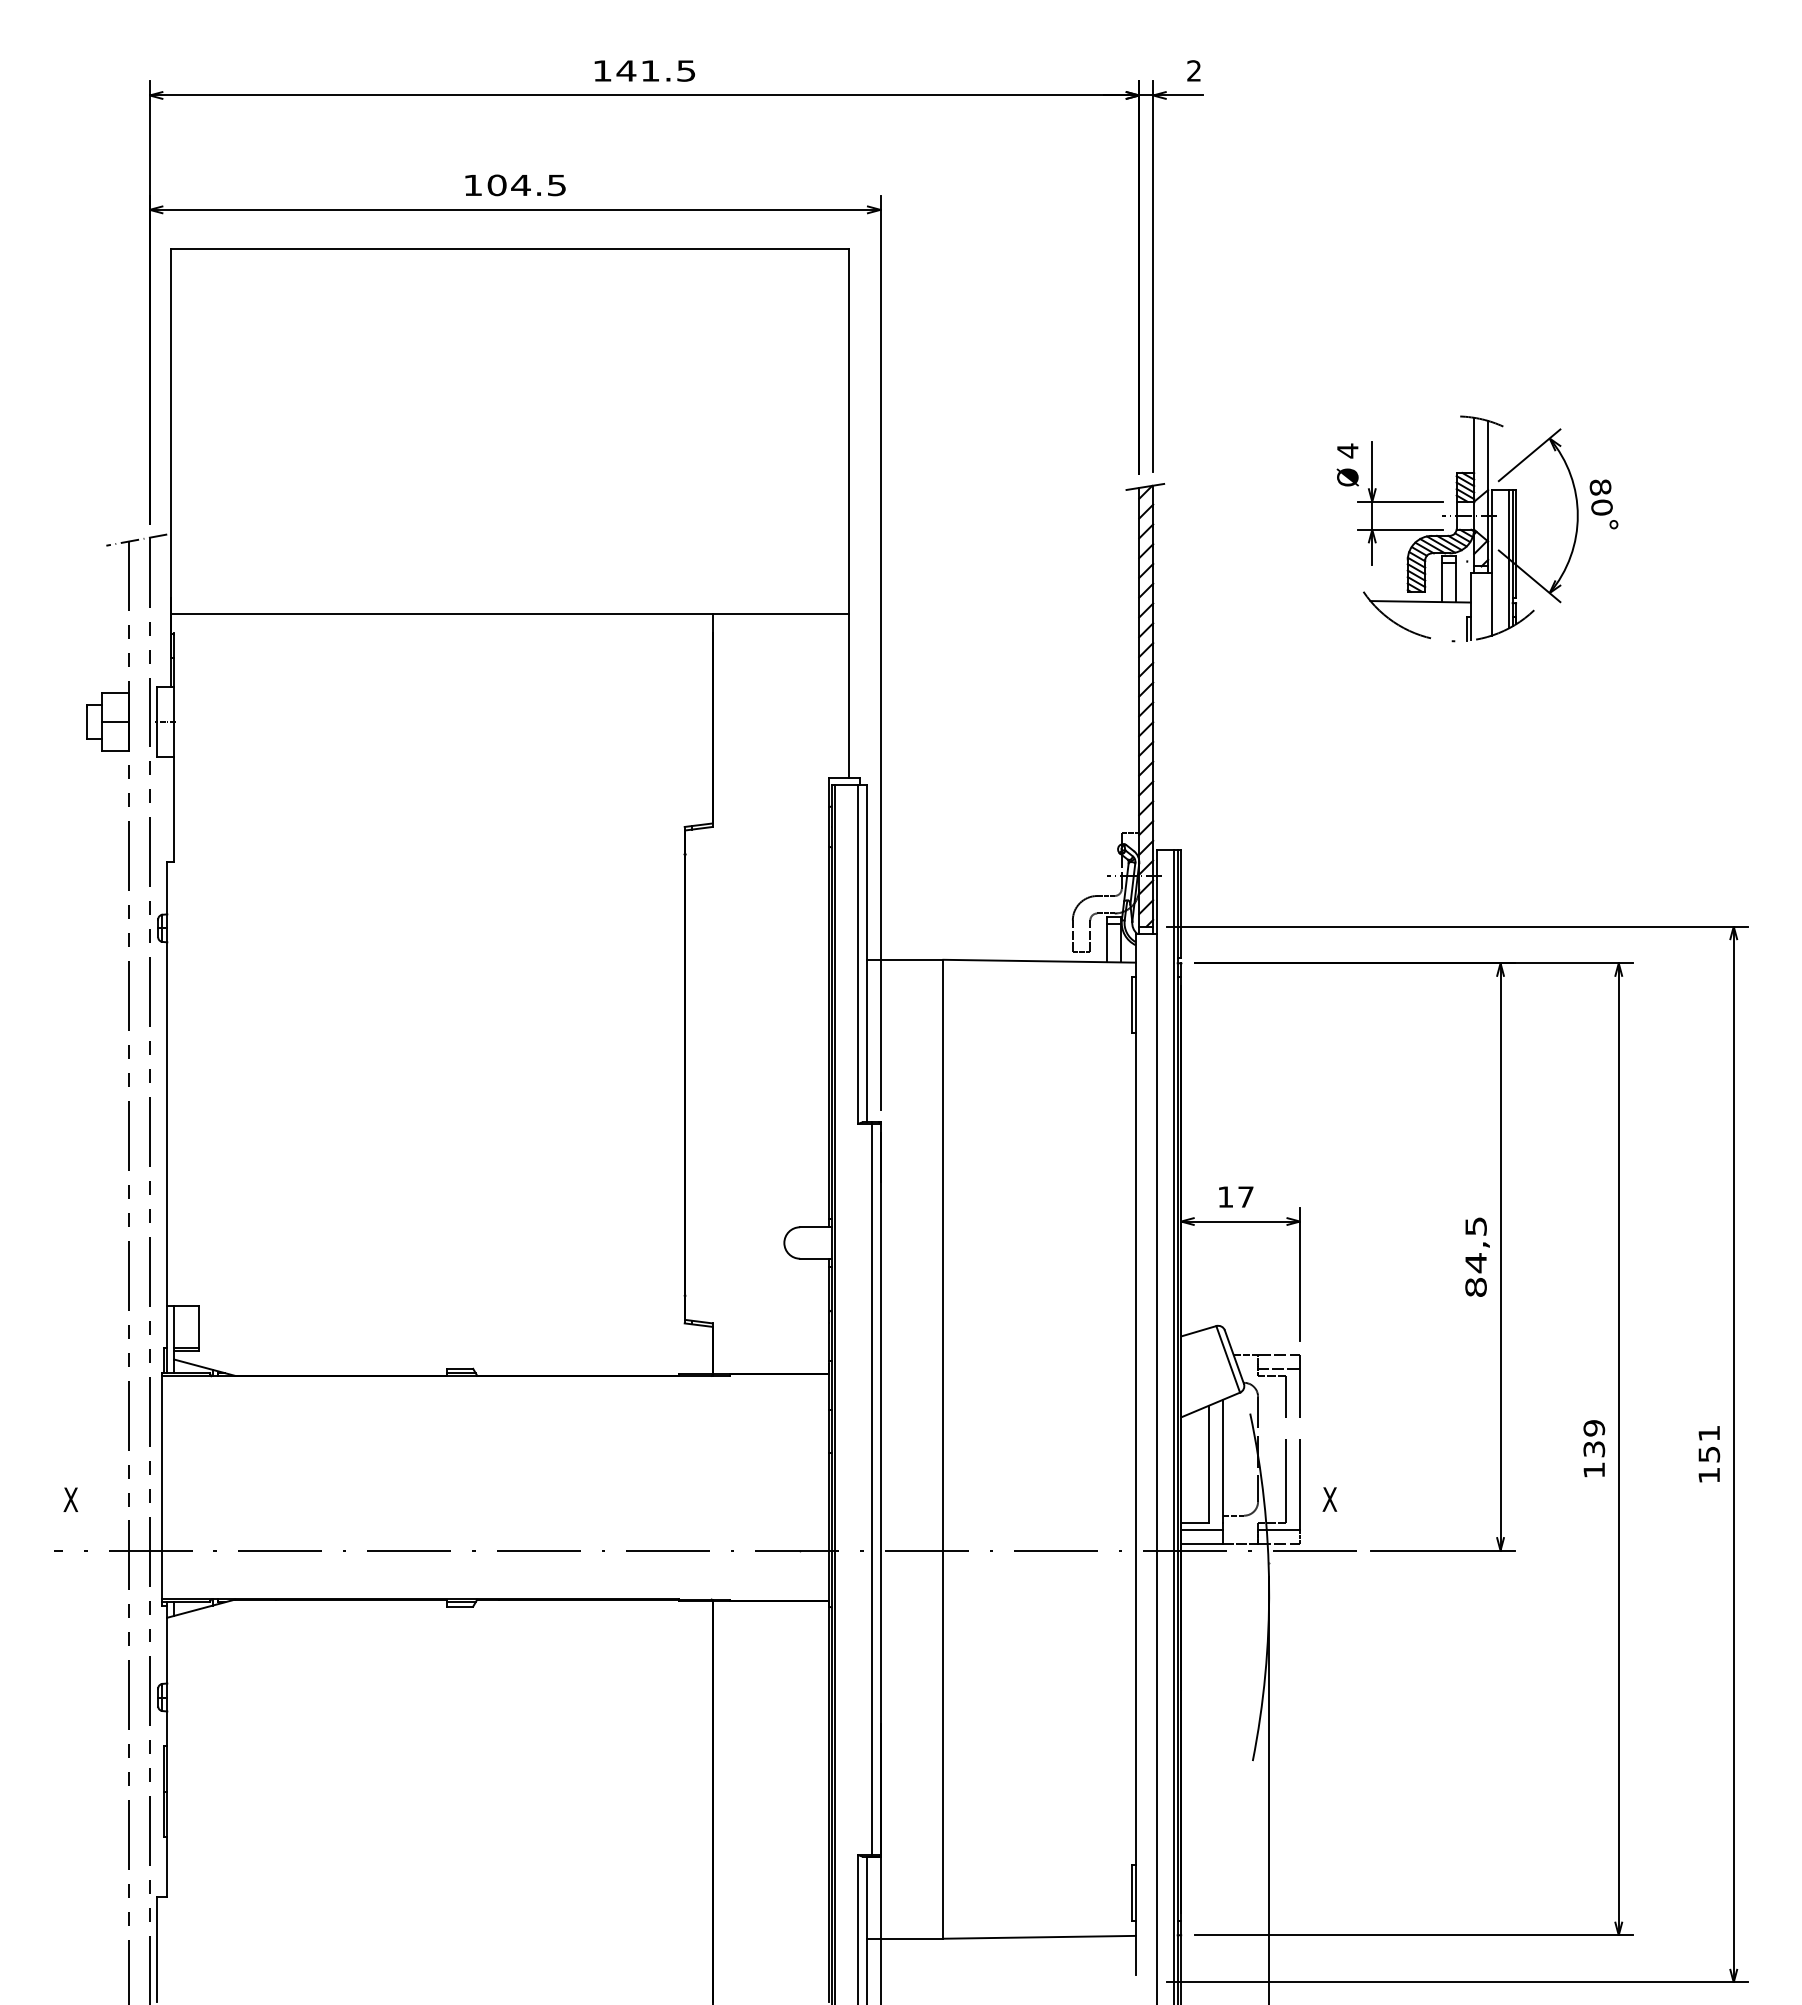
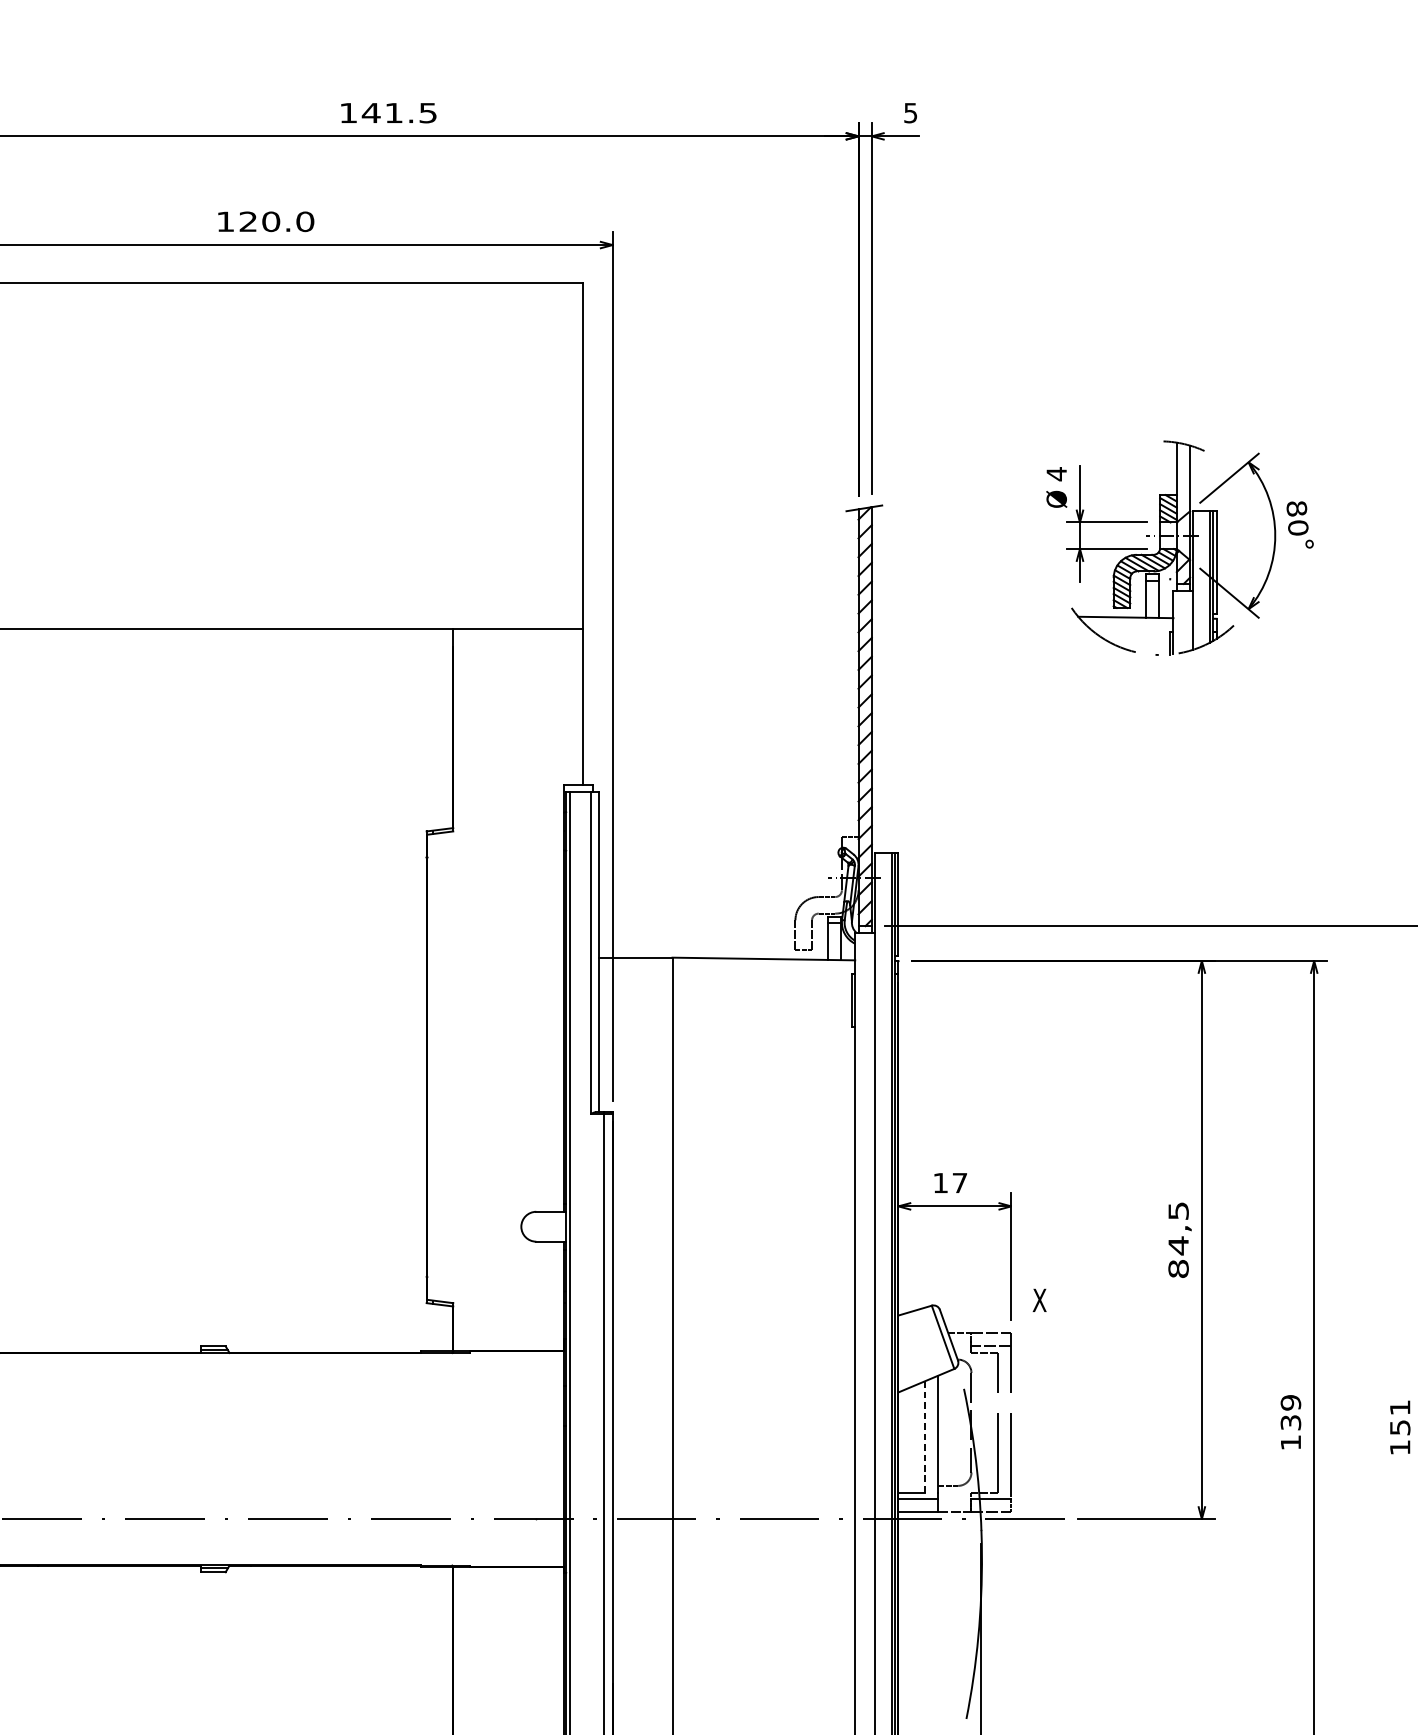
text: (1193, 70) -> (910, 112), 2 -> 5
text: (526, 185) -> (276, 221), 104.5 -> 120.0
line: (1209, 1464) -> (925, 1437), solid -> dashed
text: (1329, 1499) -> (1039, 1300), moved

